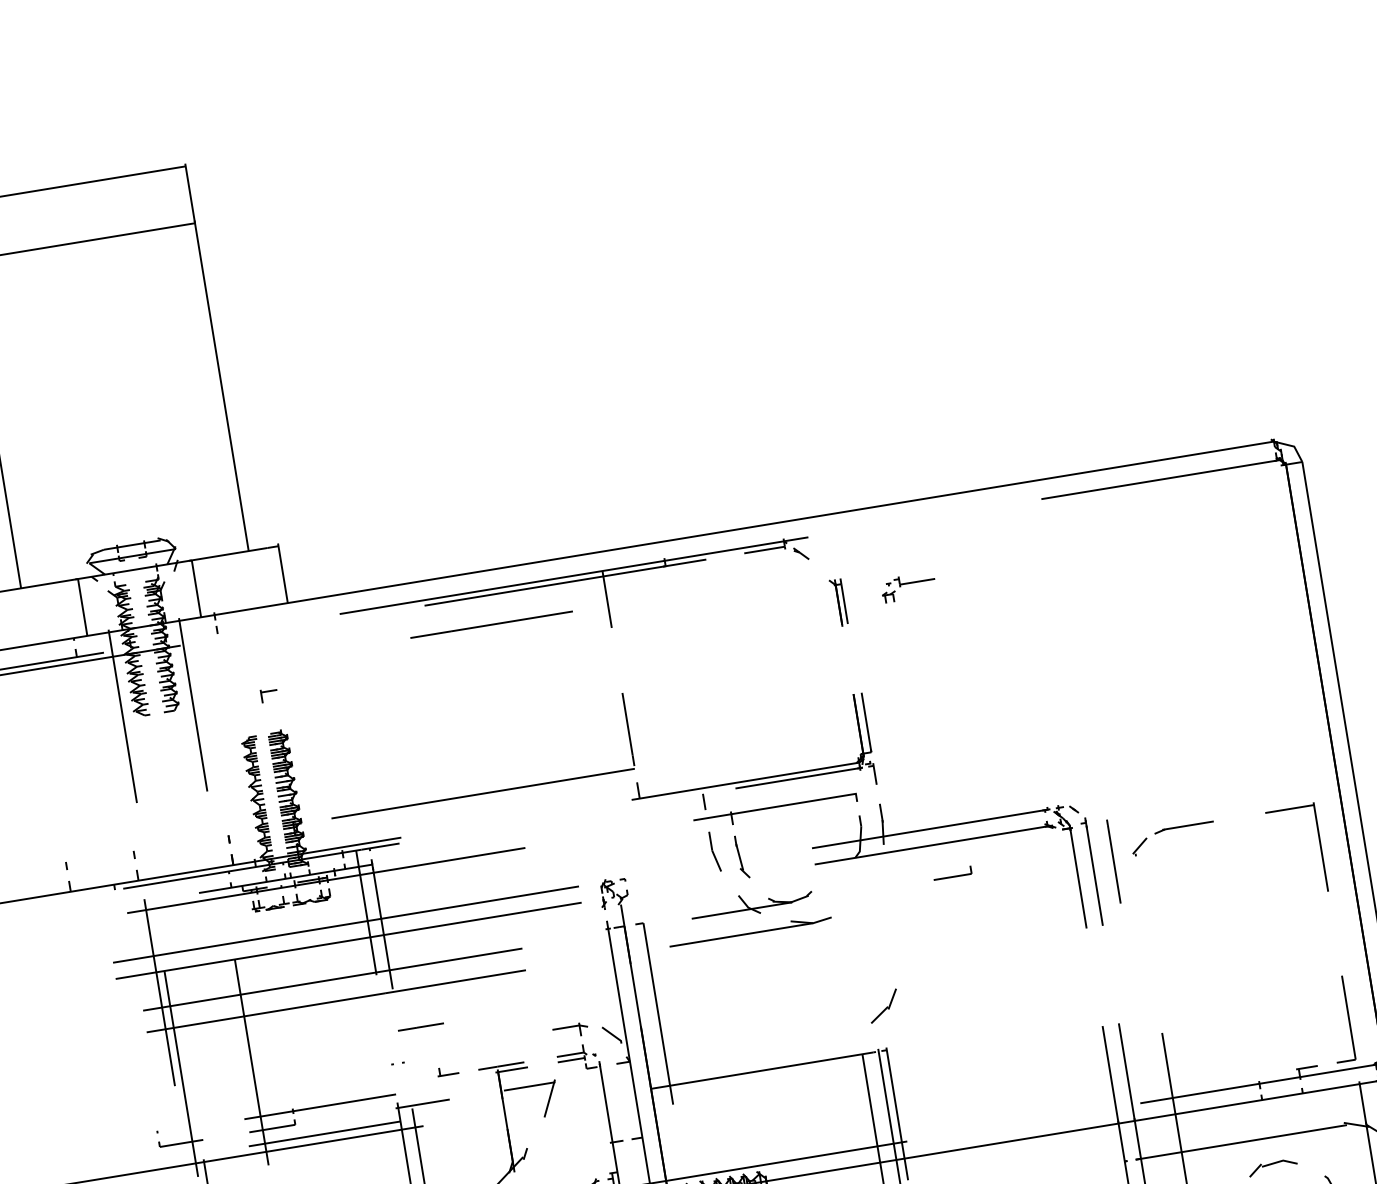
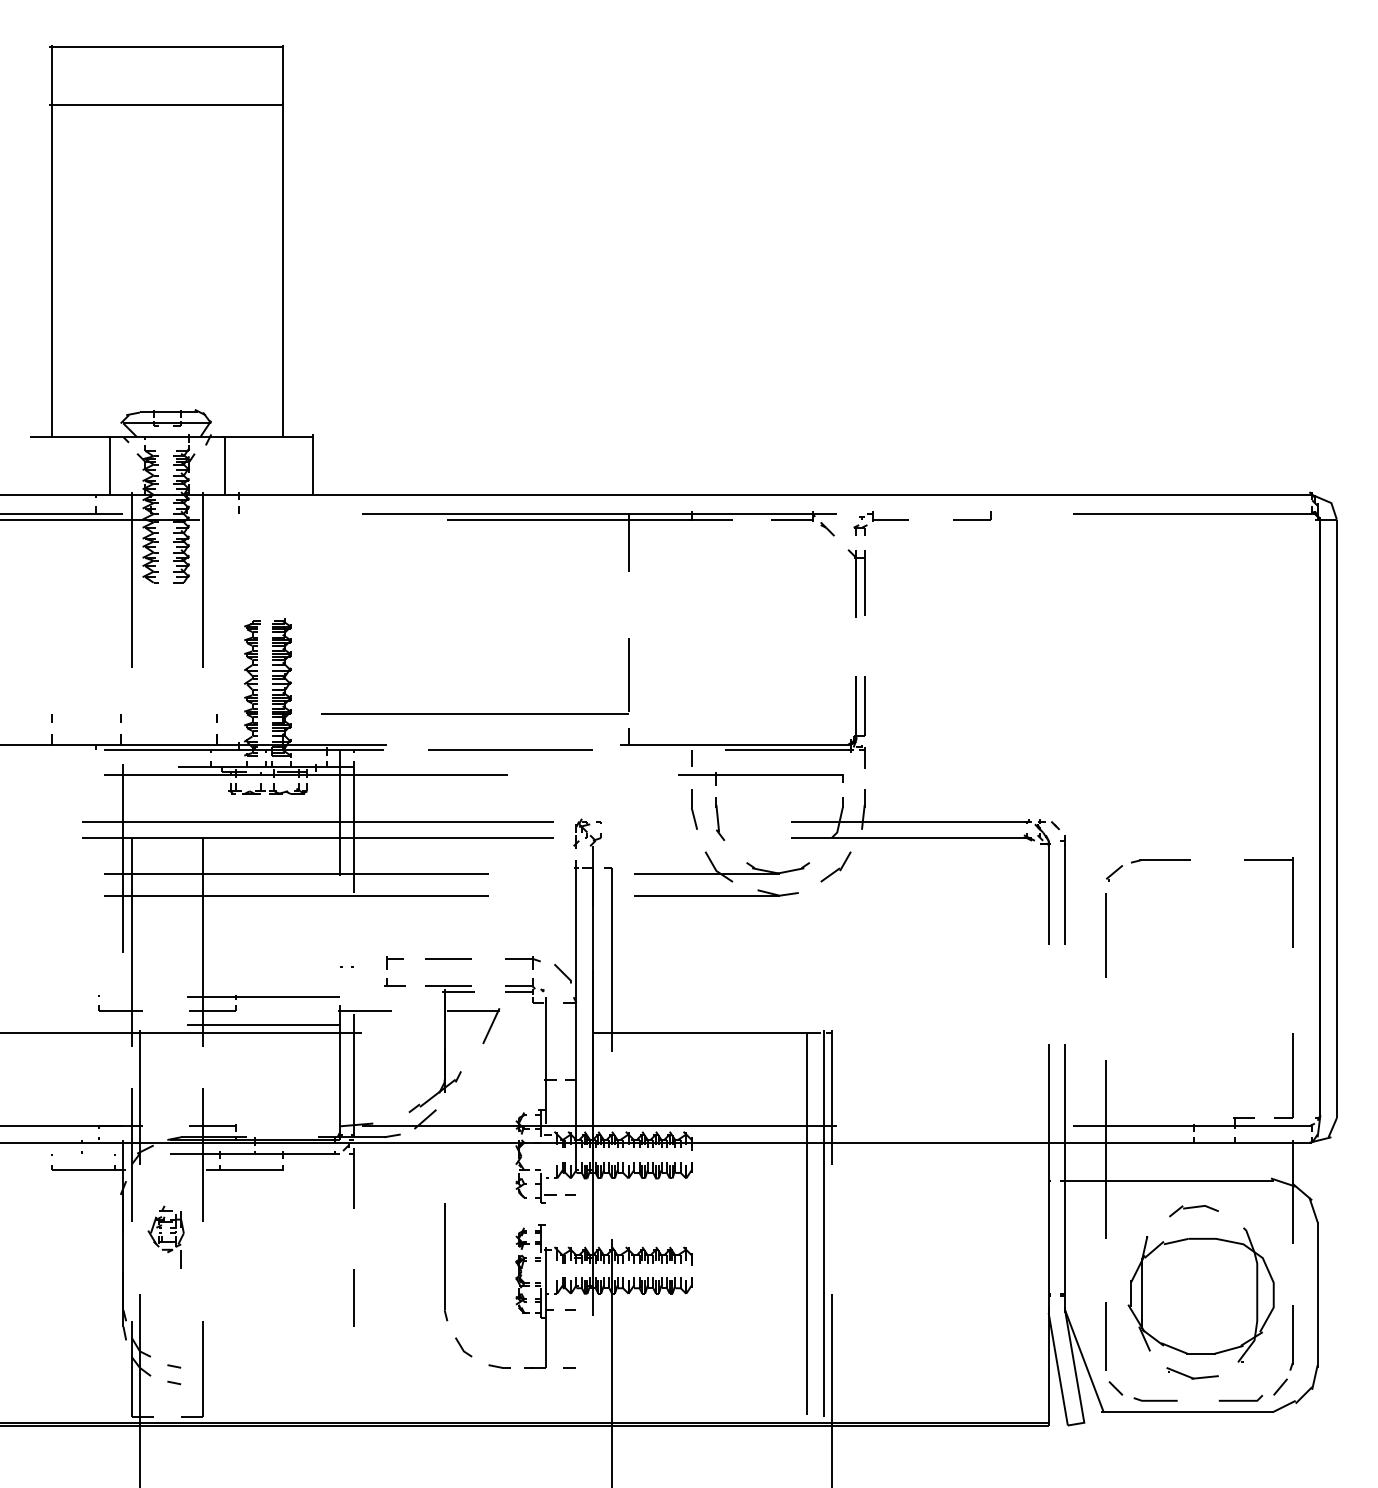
part: (908, 587) -> (880, 523), moved
part: (838, 602) -> (856, 583), size x1.43
line: (491, 624) -> (510, 749), moved
part: (269, 694) -> (394, 962), moved
line: (1113, 861) -> (1105, 935), moved
part: (952, 872) -> (972, 515), moved
part: (751, 903) -> (721, 866), size x1.43
part: (883, 1005) -> (835, 866), moved
line: (420, 1026) -> (448, 958), moved

